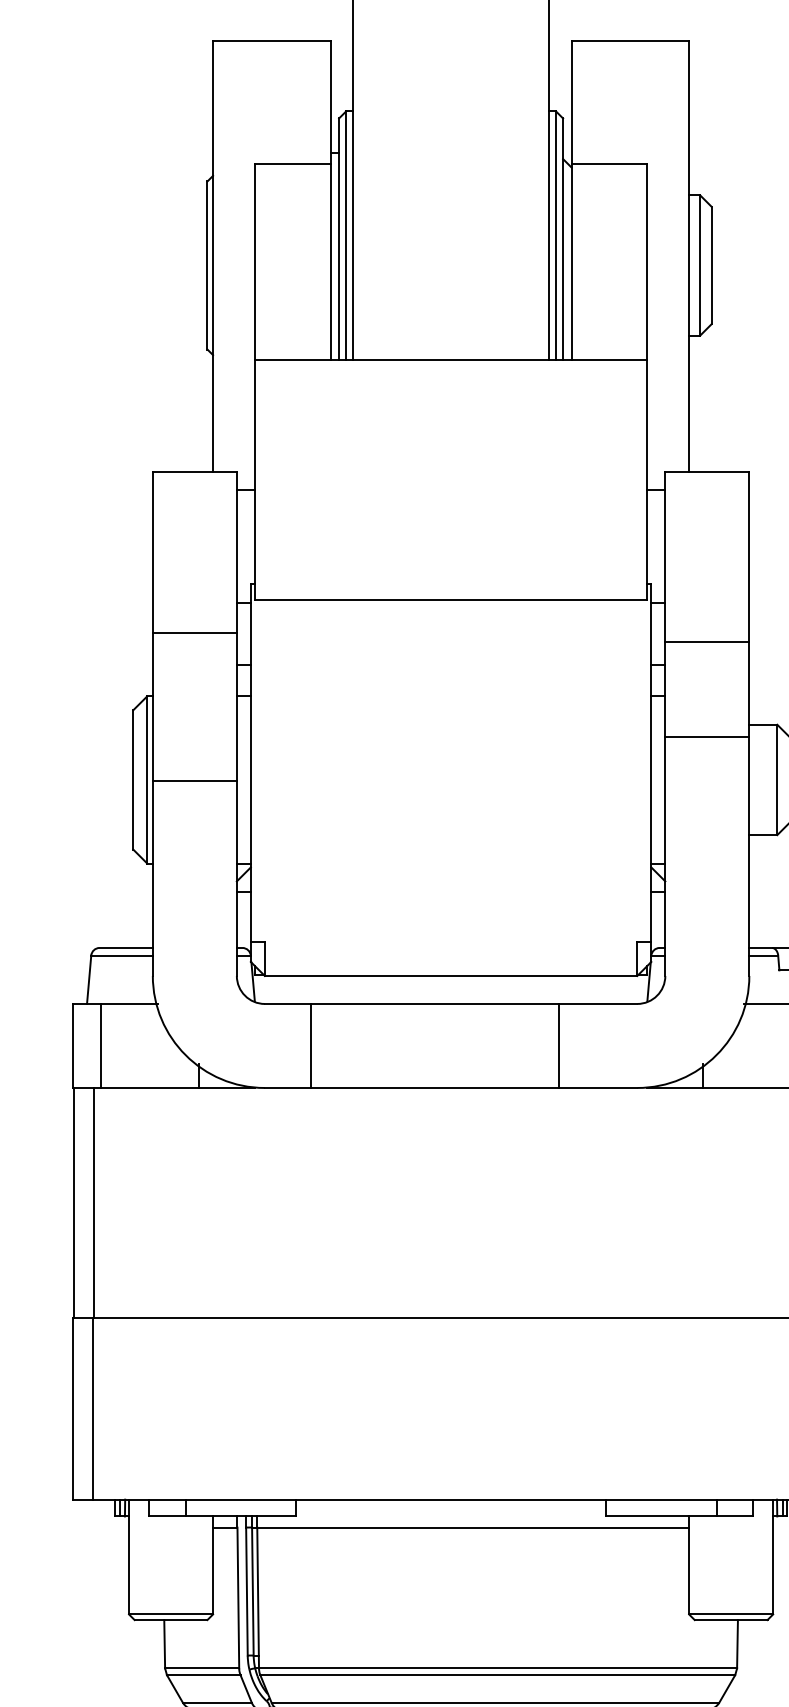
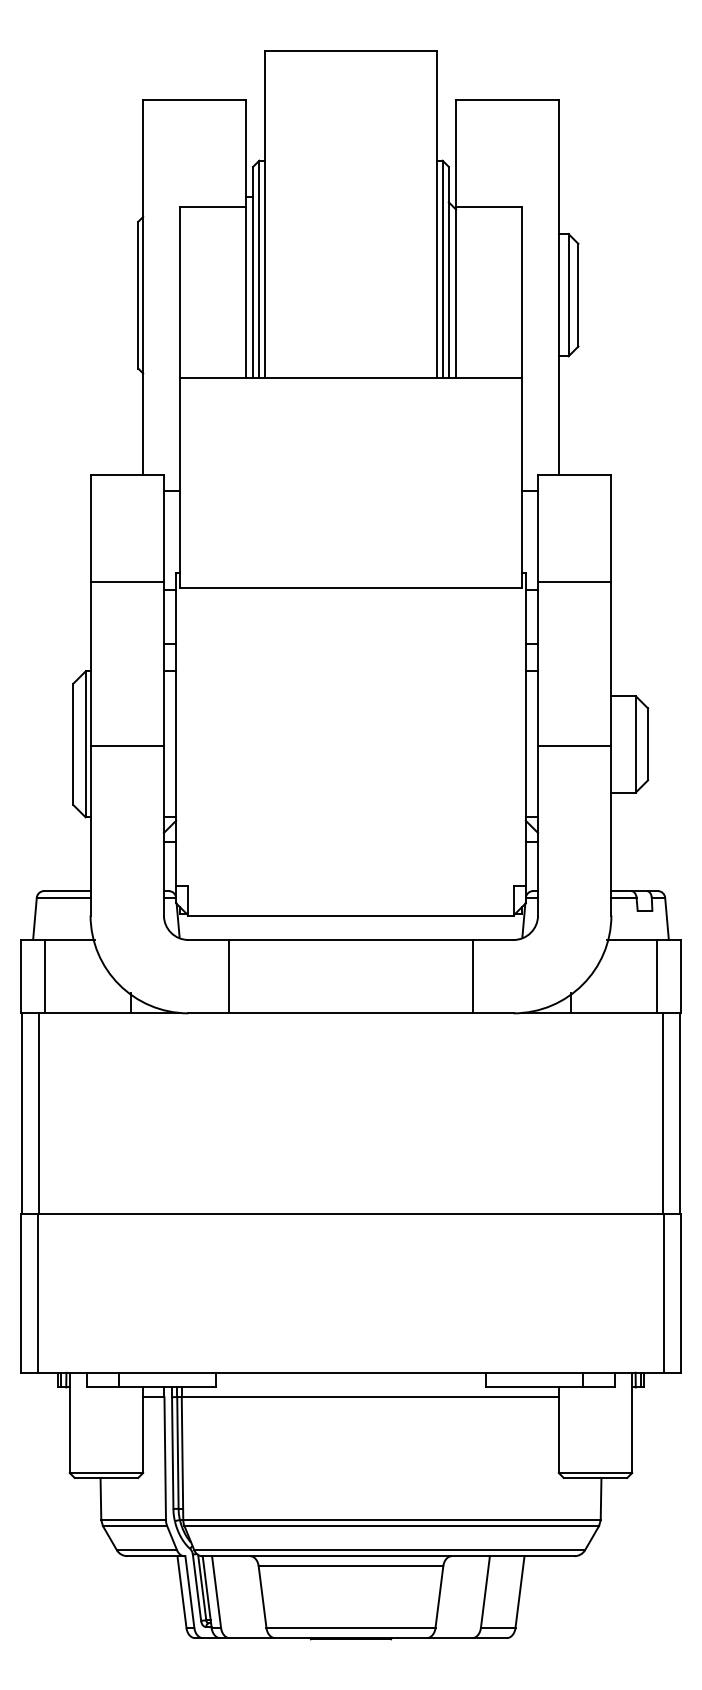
line: (193, 633) -> (126, 582), moved
line: (707, 642) -> (574, 582), moved
line: (707, 736) -> (574, 745), moved
line: (559, 1045) -> (473, 976), moved

